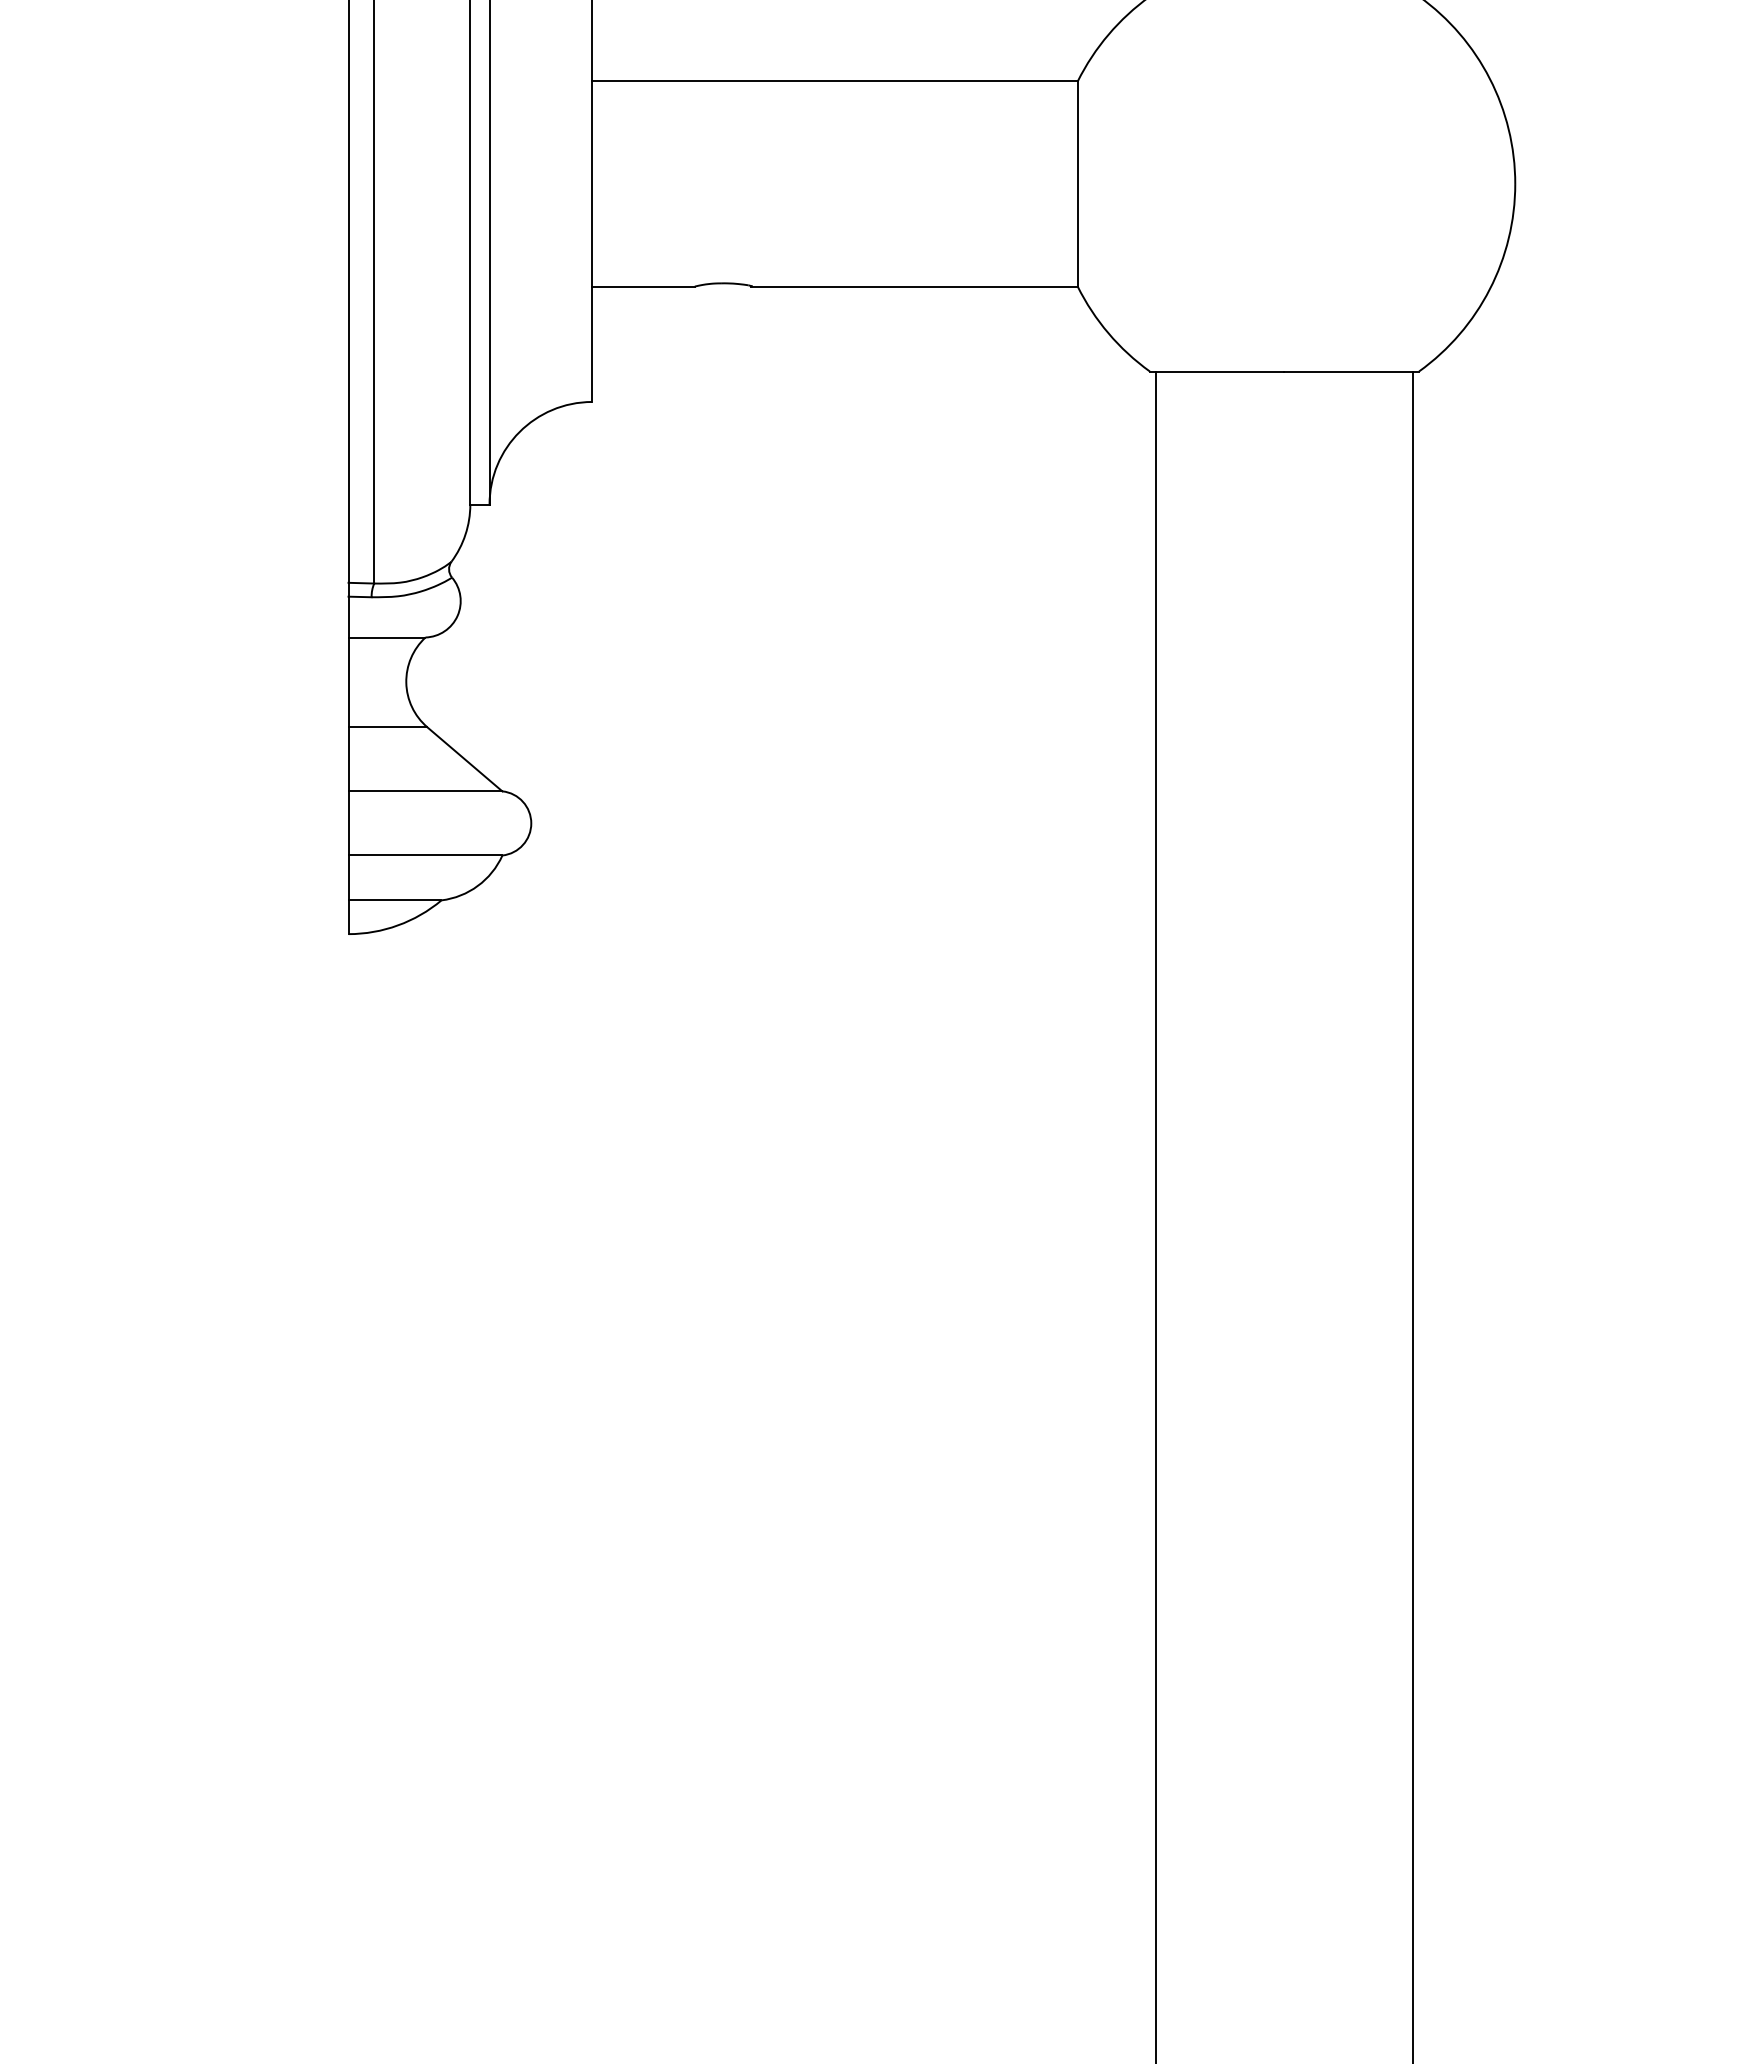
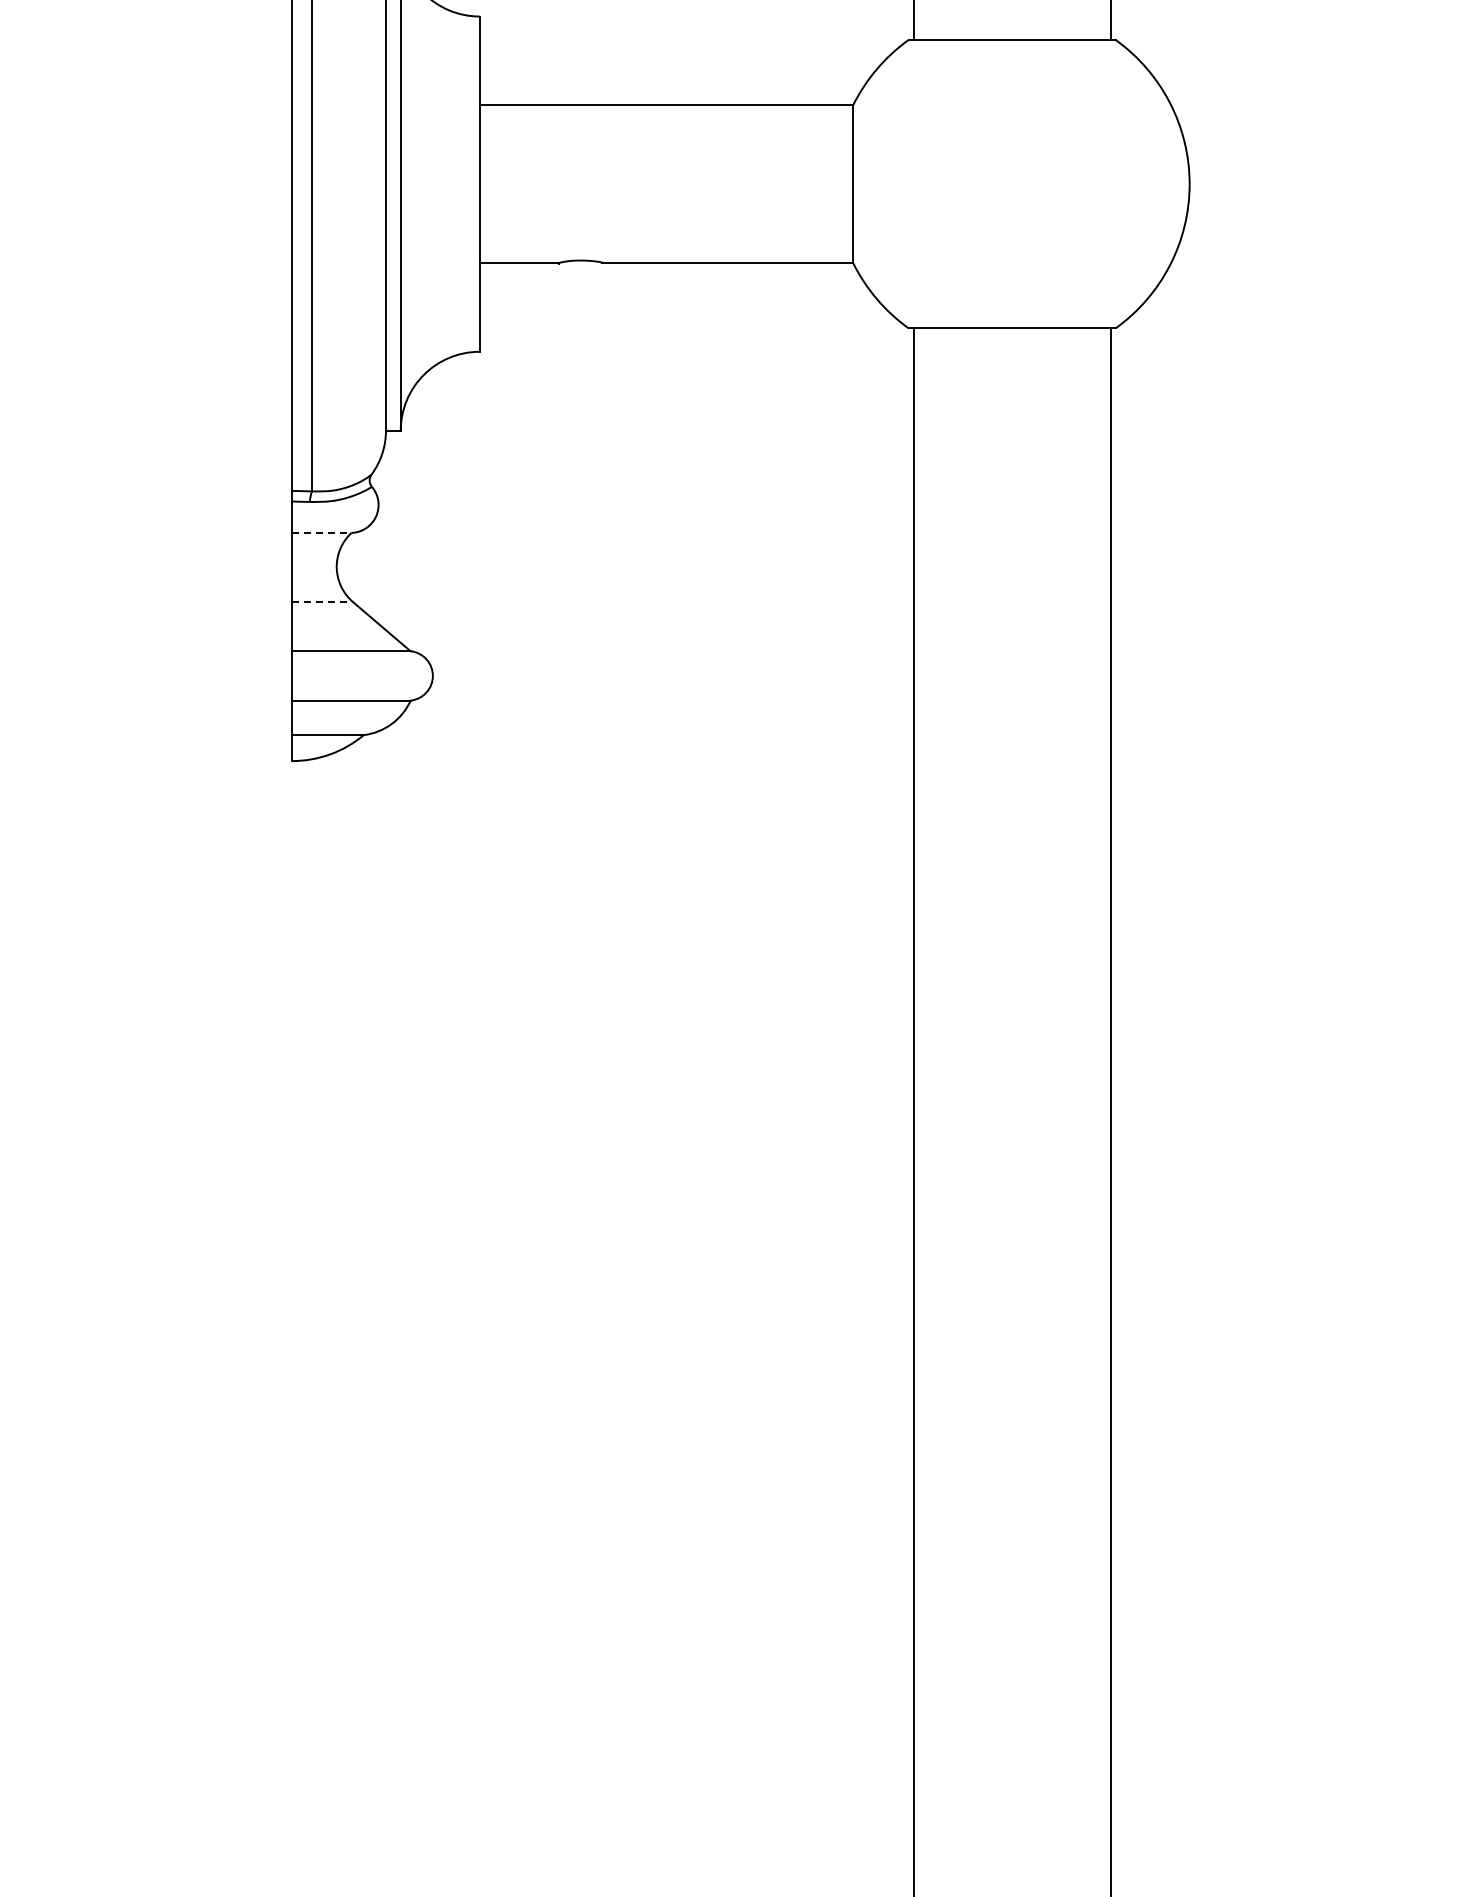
line: (386, 636) -> (321, 532), solid -> dashed
line: (389, 726) -> (323, 601), solid -> dashed

